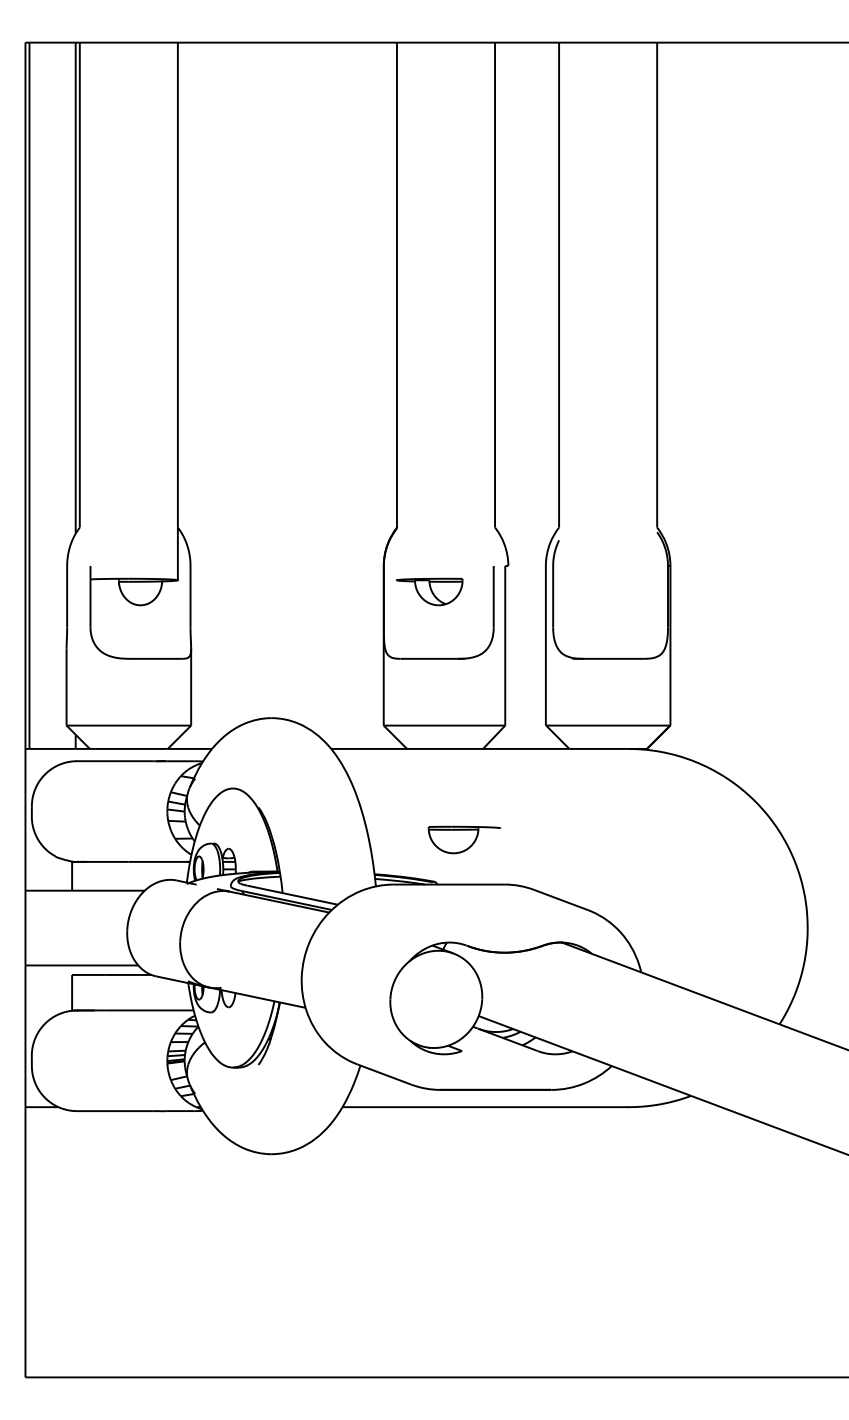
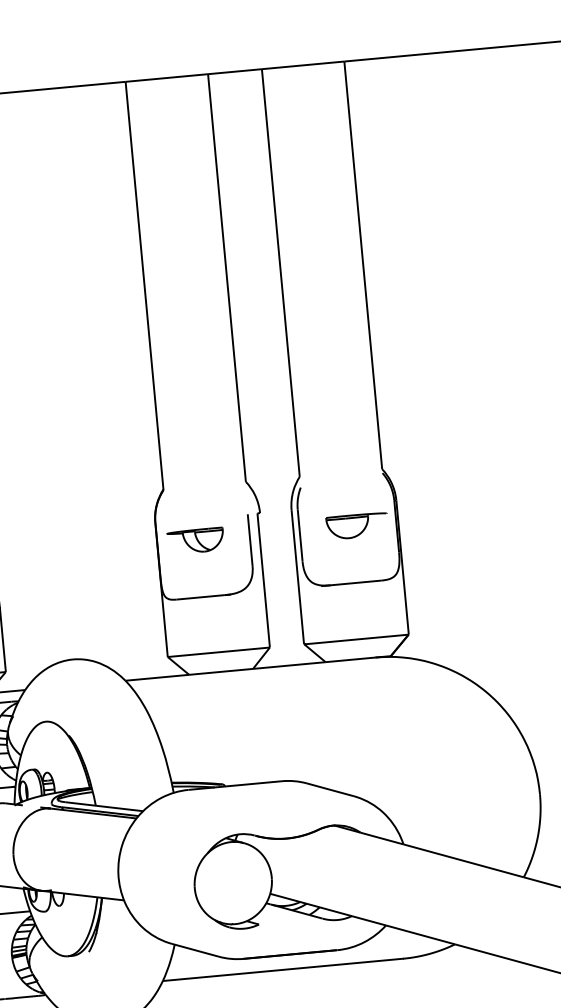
part: (464, 839) -> (357, 525), moved

